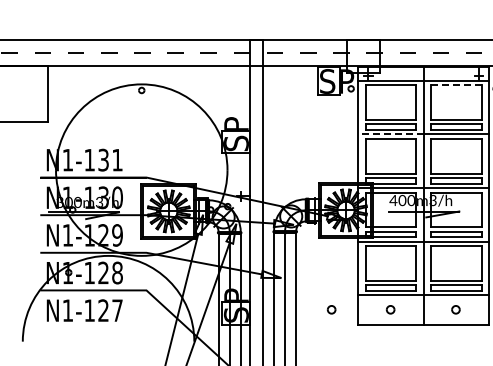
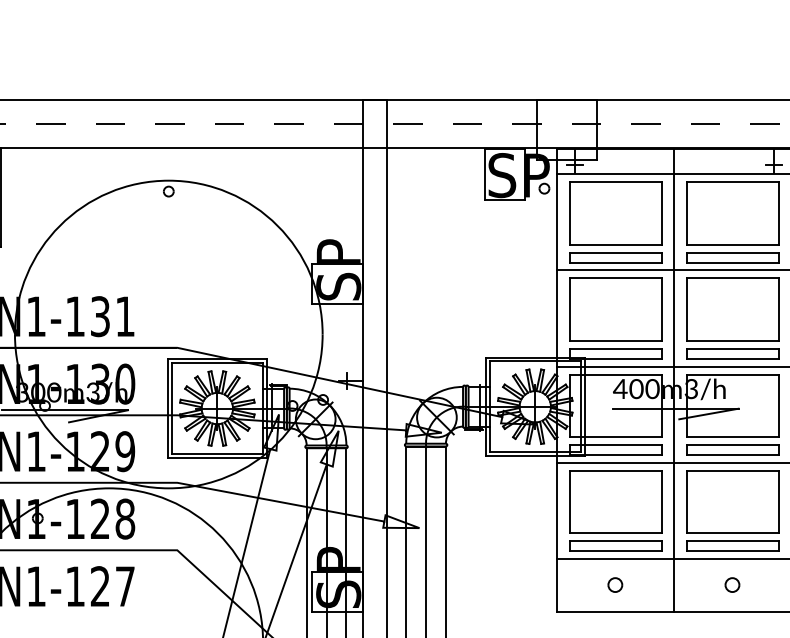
line: (456, 85) -> (733, 182), dashed -> solid
line: (390, 134) -> (615, 270), dashed -> solid
part: (331, 309) -> (509, 584), removed

